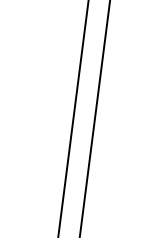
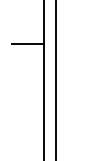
line: (59, 9) -> (28, 43), added

